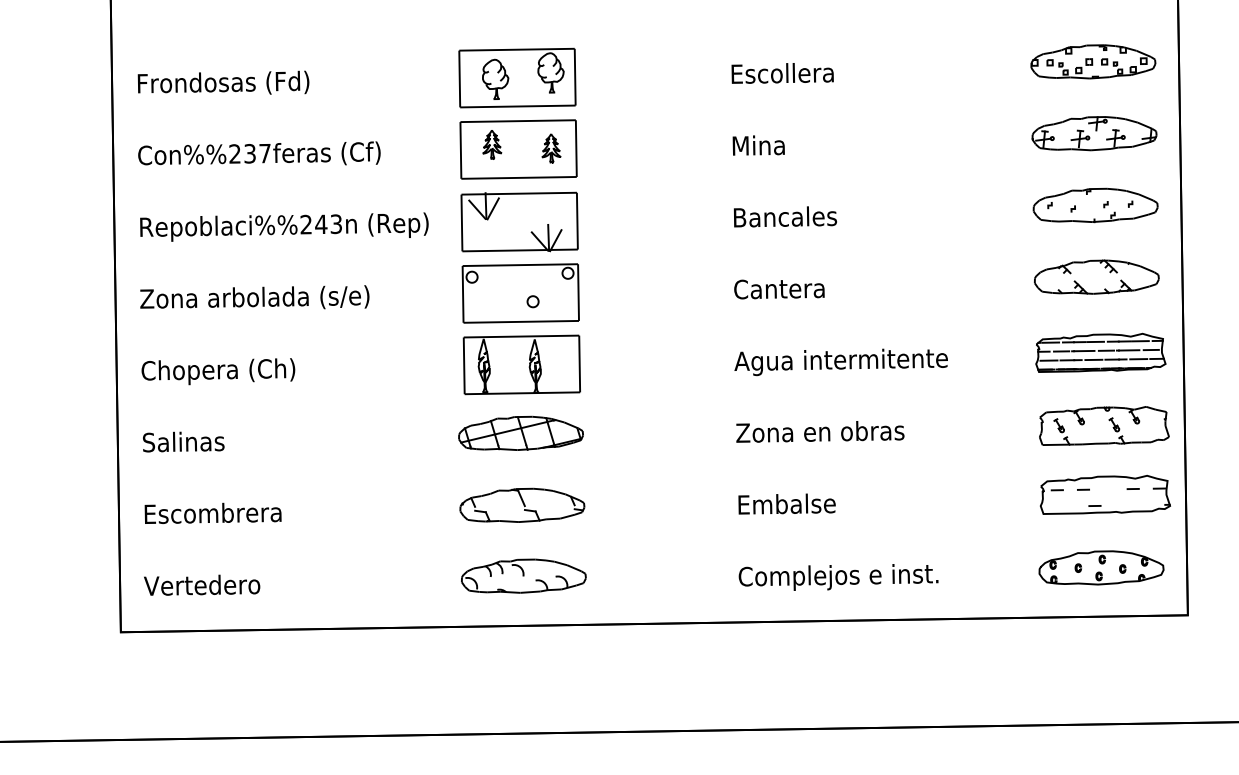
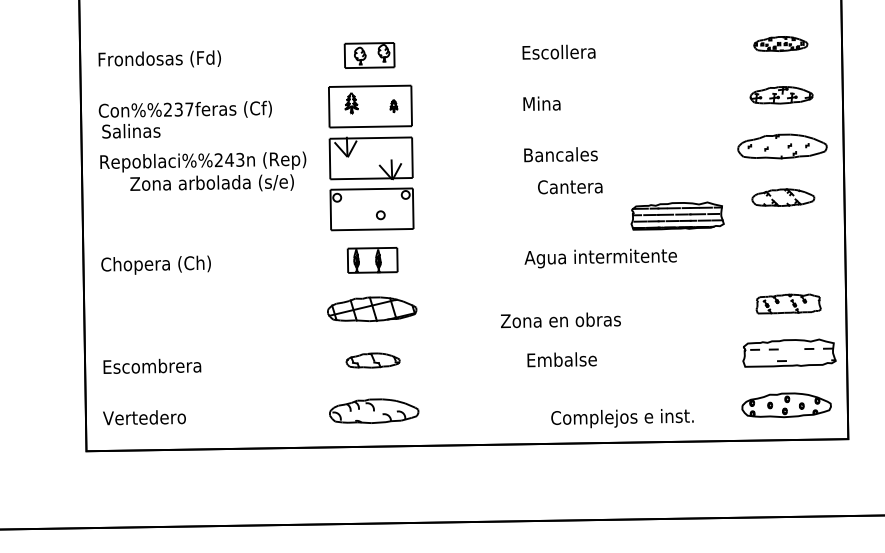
part: (1093, 61) -> (780, 43), size x0.6
part: (517, 77) -> (369, 55), size x0.6
part: (1094, 133) -> (781, 95), size x0.7
part: (551, 148) -> (393, 105), size x0.6
part: (1096, 276) -> (783, 197), size x0.7
text: (779, 289) -> (570, 187), moved
text: (254, 297) -> (211, 182), moved
part: (1100, 352) -> (677, 215), moved
part: (521, 364) -> (372, 260), size x0.6
part: (1104, 425) -> (788, 303), size x0.7
text: (820, 431) -> (561, 320), moved
text: (183, 441) -> (131, 130), moved
part: (522, 504) -> (373, 360), size x0.6
text: (838, 577) -> (622, 418), moved

